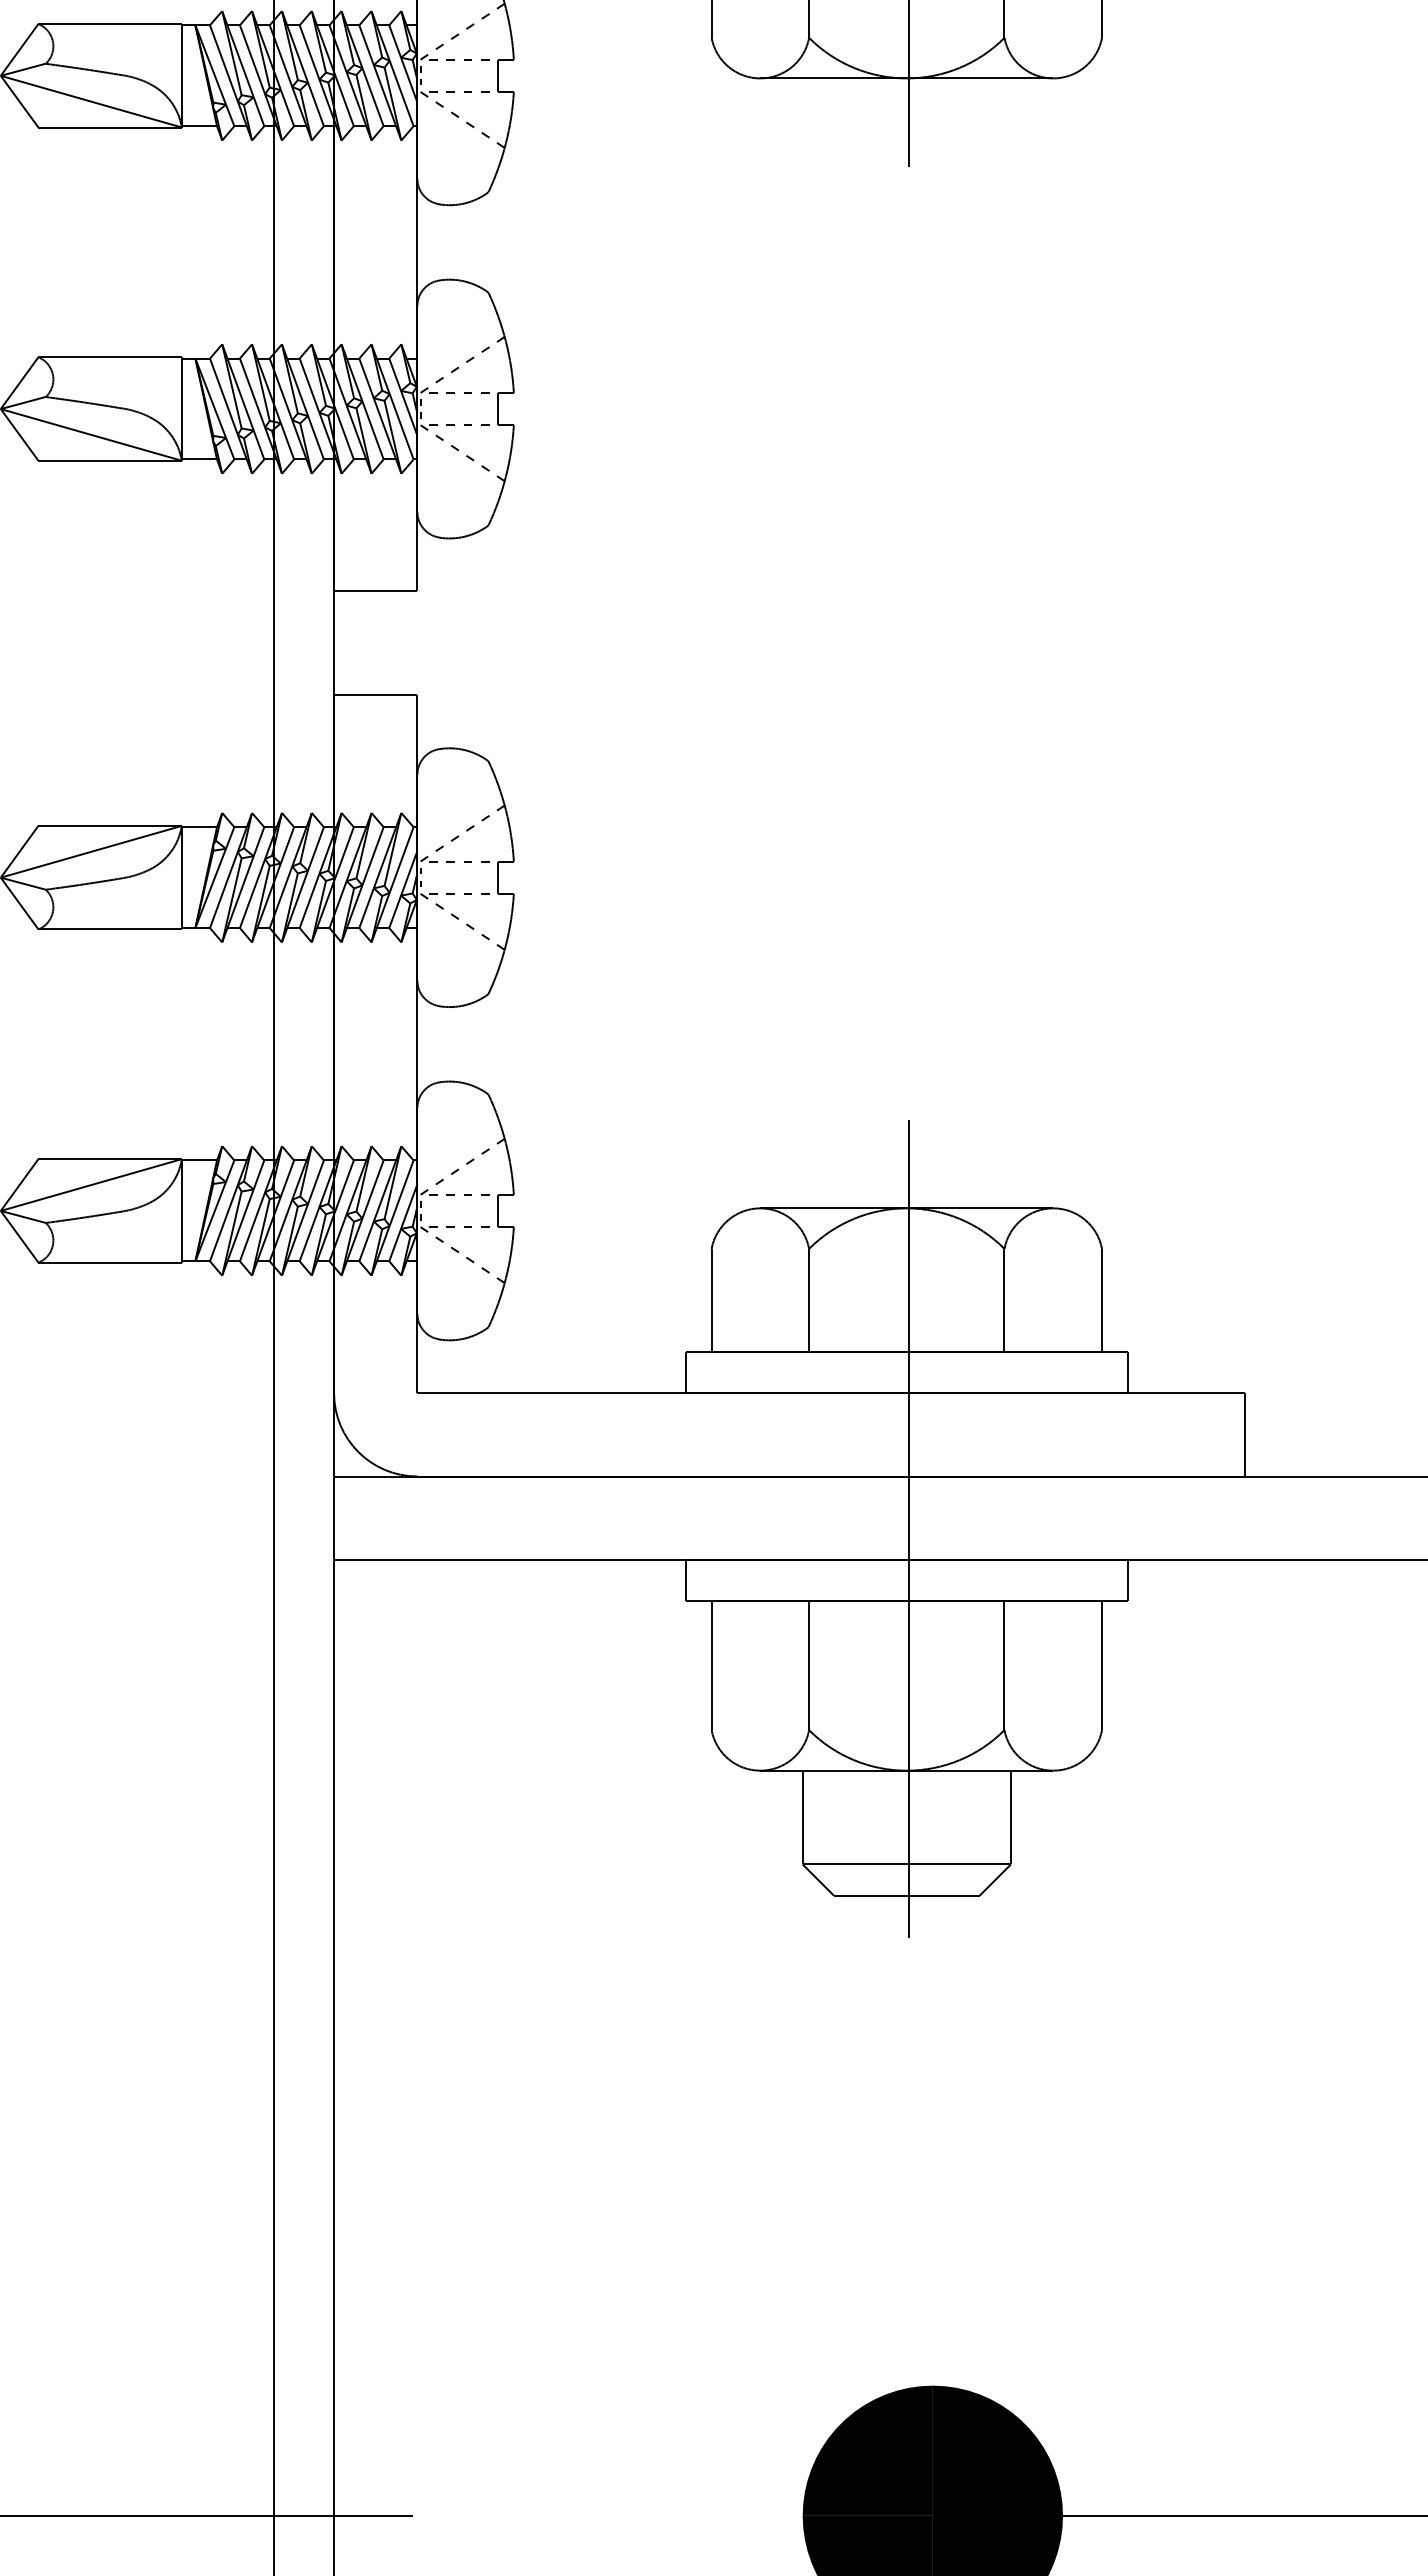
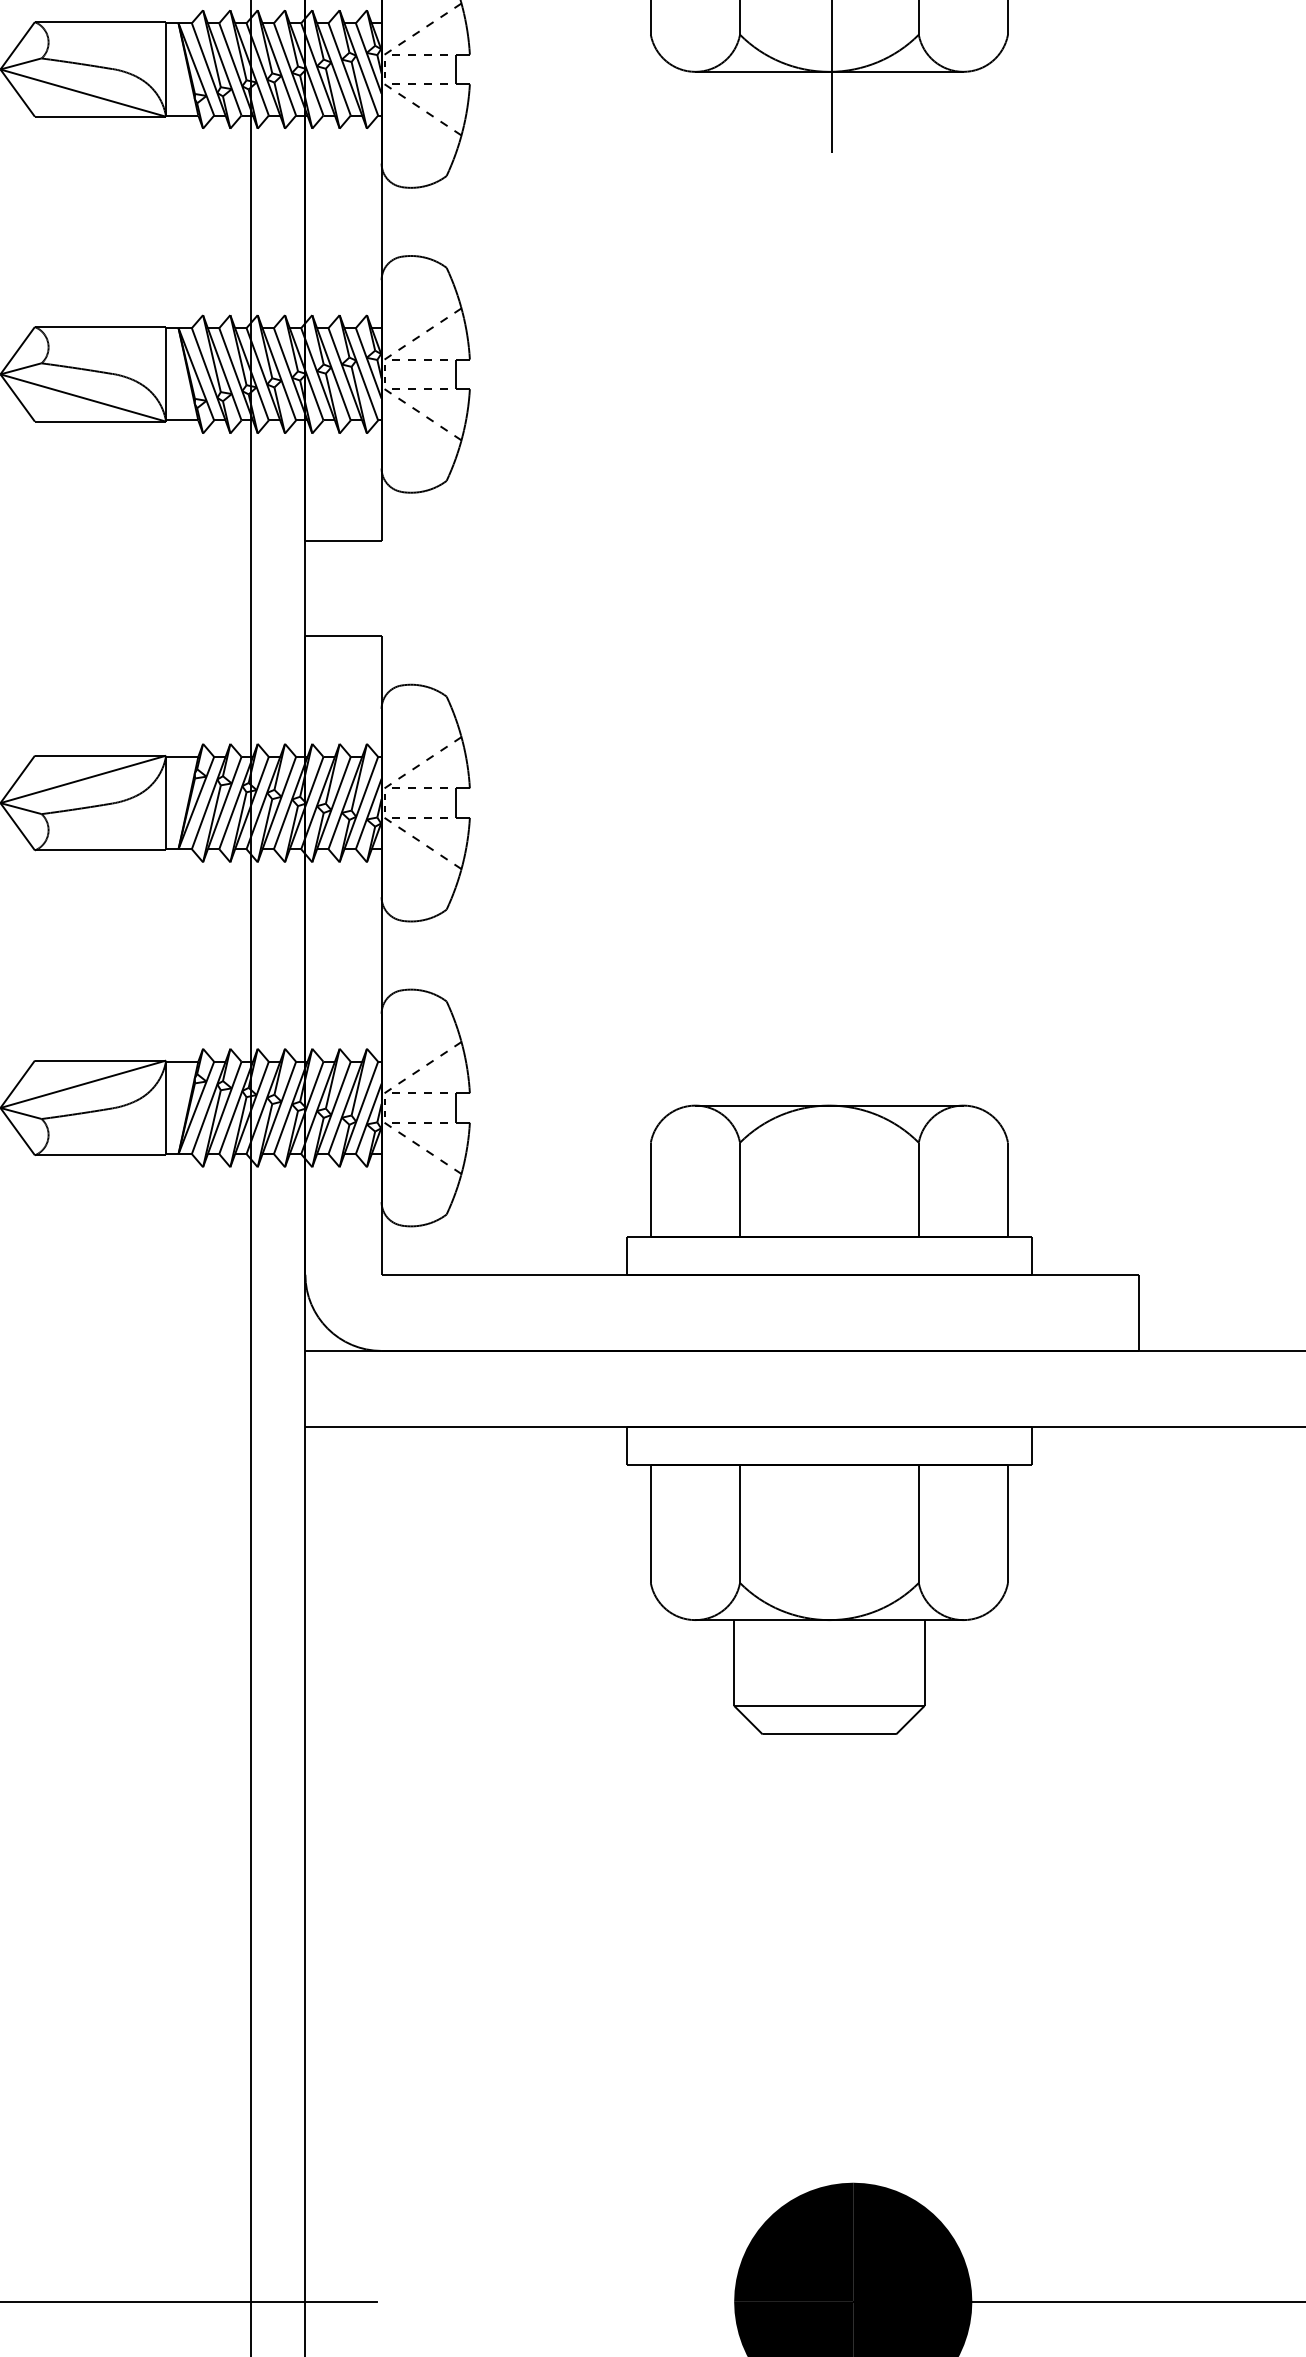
line: (909, 1528) -> (831, 1398), removed

